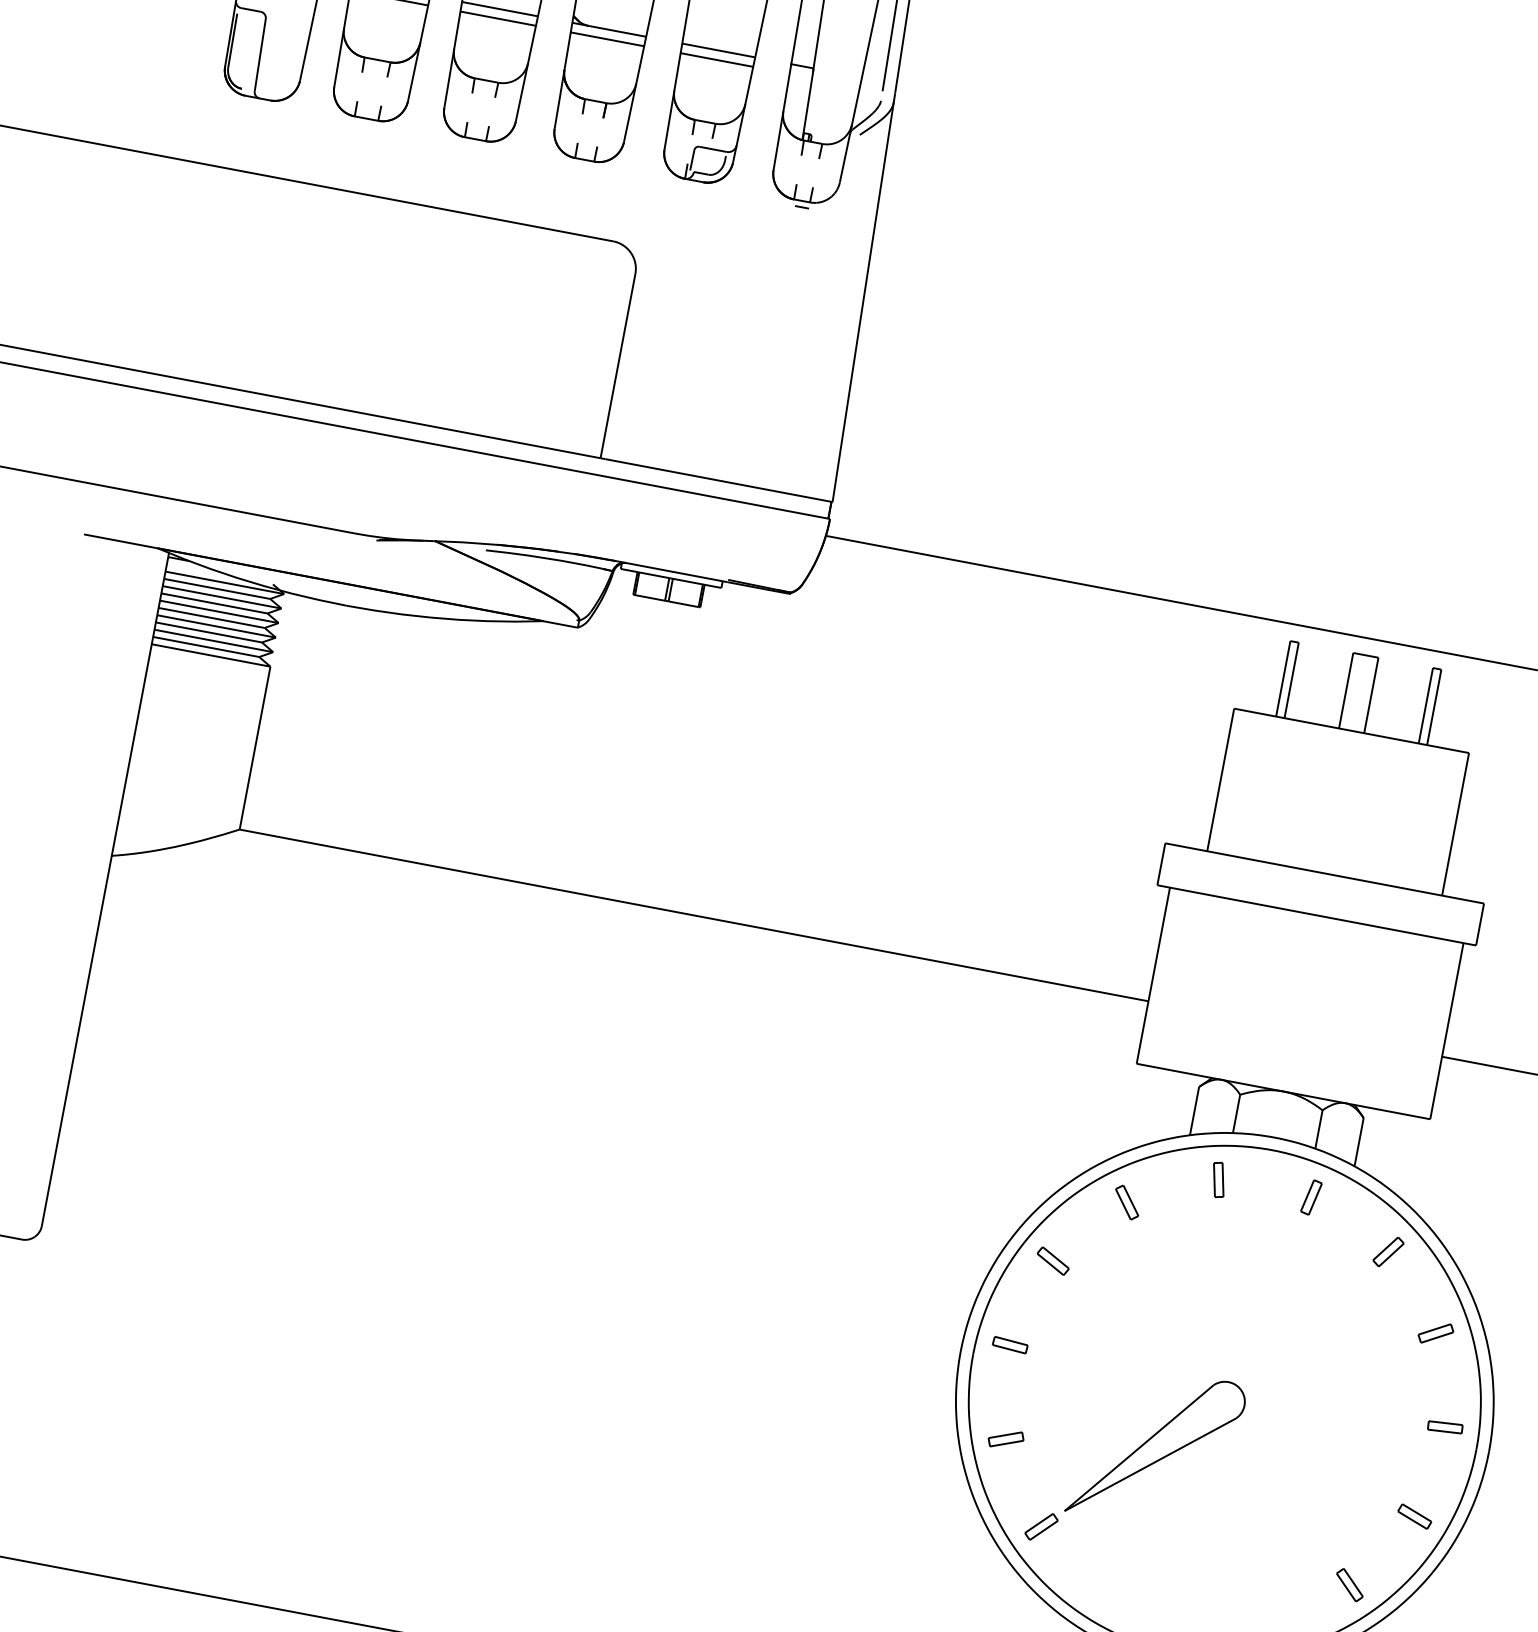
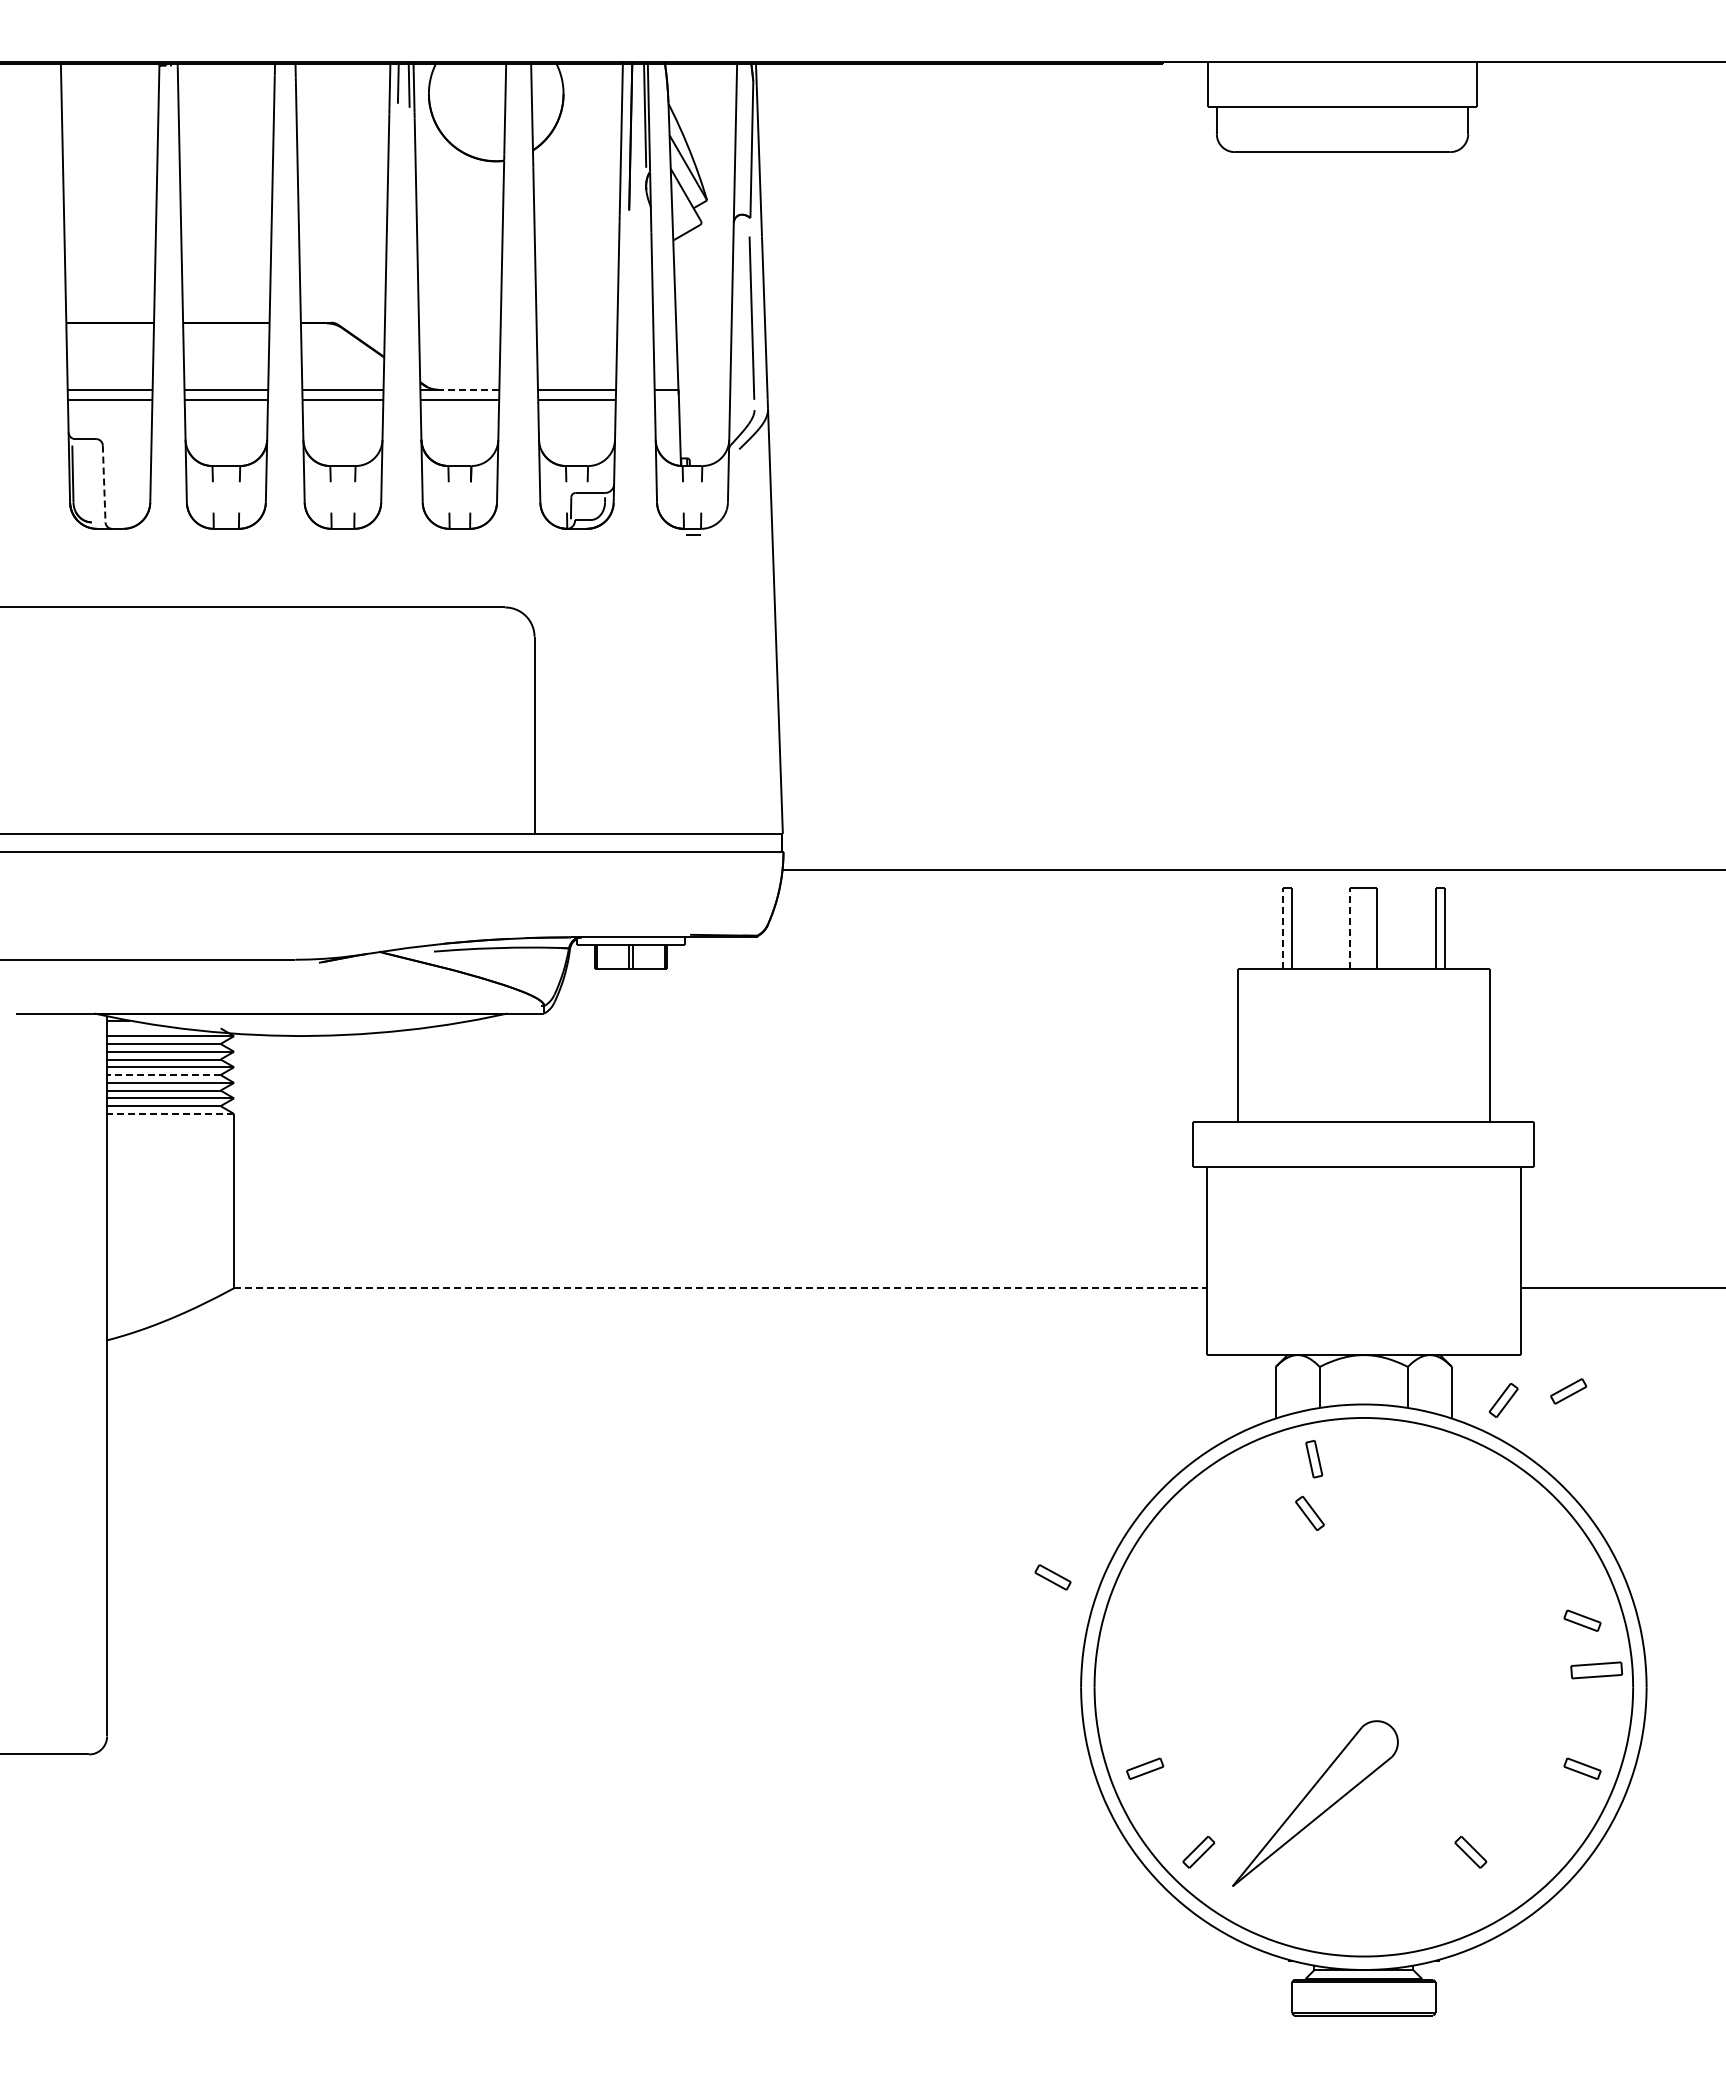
line: (617, 31) -> (468, 389), solid -> dashed
line: (260, 55) -> (104, 484), solid -> dashed
line: (211, 618) -> (163, 1075), solid -> dashed
line: (211, 655) -> (170, 1113), solid -> dashed
line: (1283, 678) -> (1283, 928), solid -> dashed
line: (1346, 690) -> (1350, 928), solid -> dashed
line: (694, 915) -> (720, 1288), solid -> dashed
part: (1311, 1196) -> (1413, 1458), removed
part: (1126, 1202) -> (1309, 1513), moved
part: (1388, 1251) -> (1503, 1399), moved
part: (1052, 1261) -> (1052, 1577), moved
part: (1435, 1333) -> (1568, 1391), moved
part: (1010, 1345) -> (1131, 1670), removed
part: (1440, 1378) -> (1582, 1620), added
part: (1445, 1427) -> (1596, 1670), size x1.4
part: (1156, 1448) -> (1315, 1803), moved
part: (1349, 1585) -> (1470, 1852), moved

